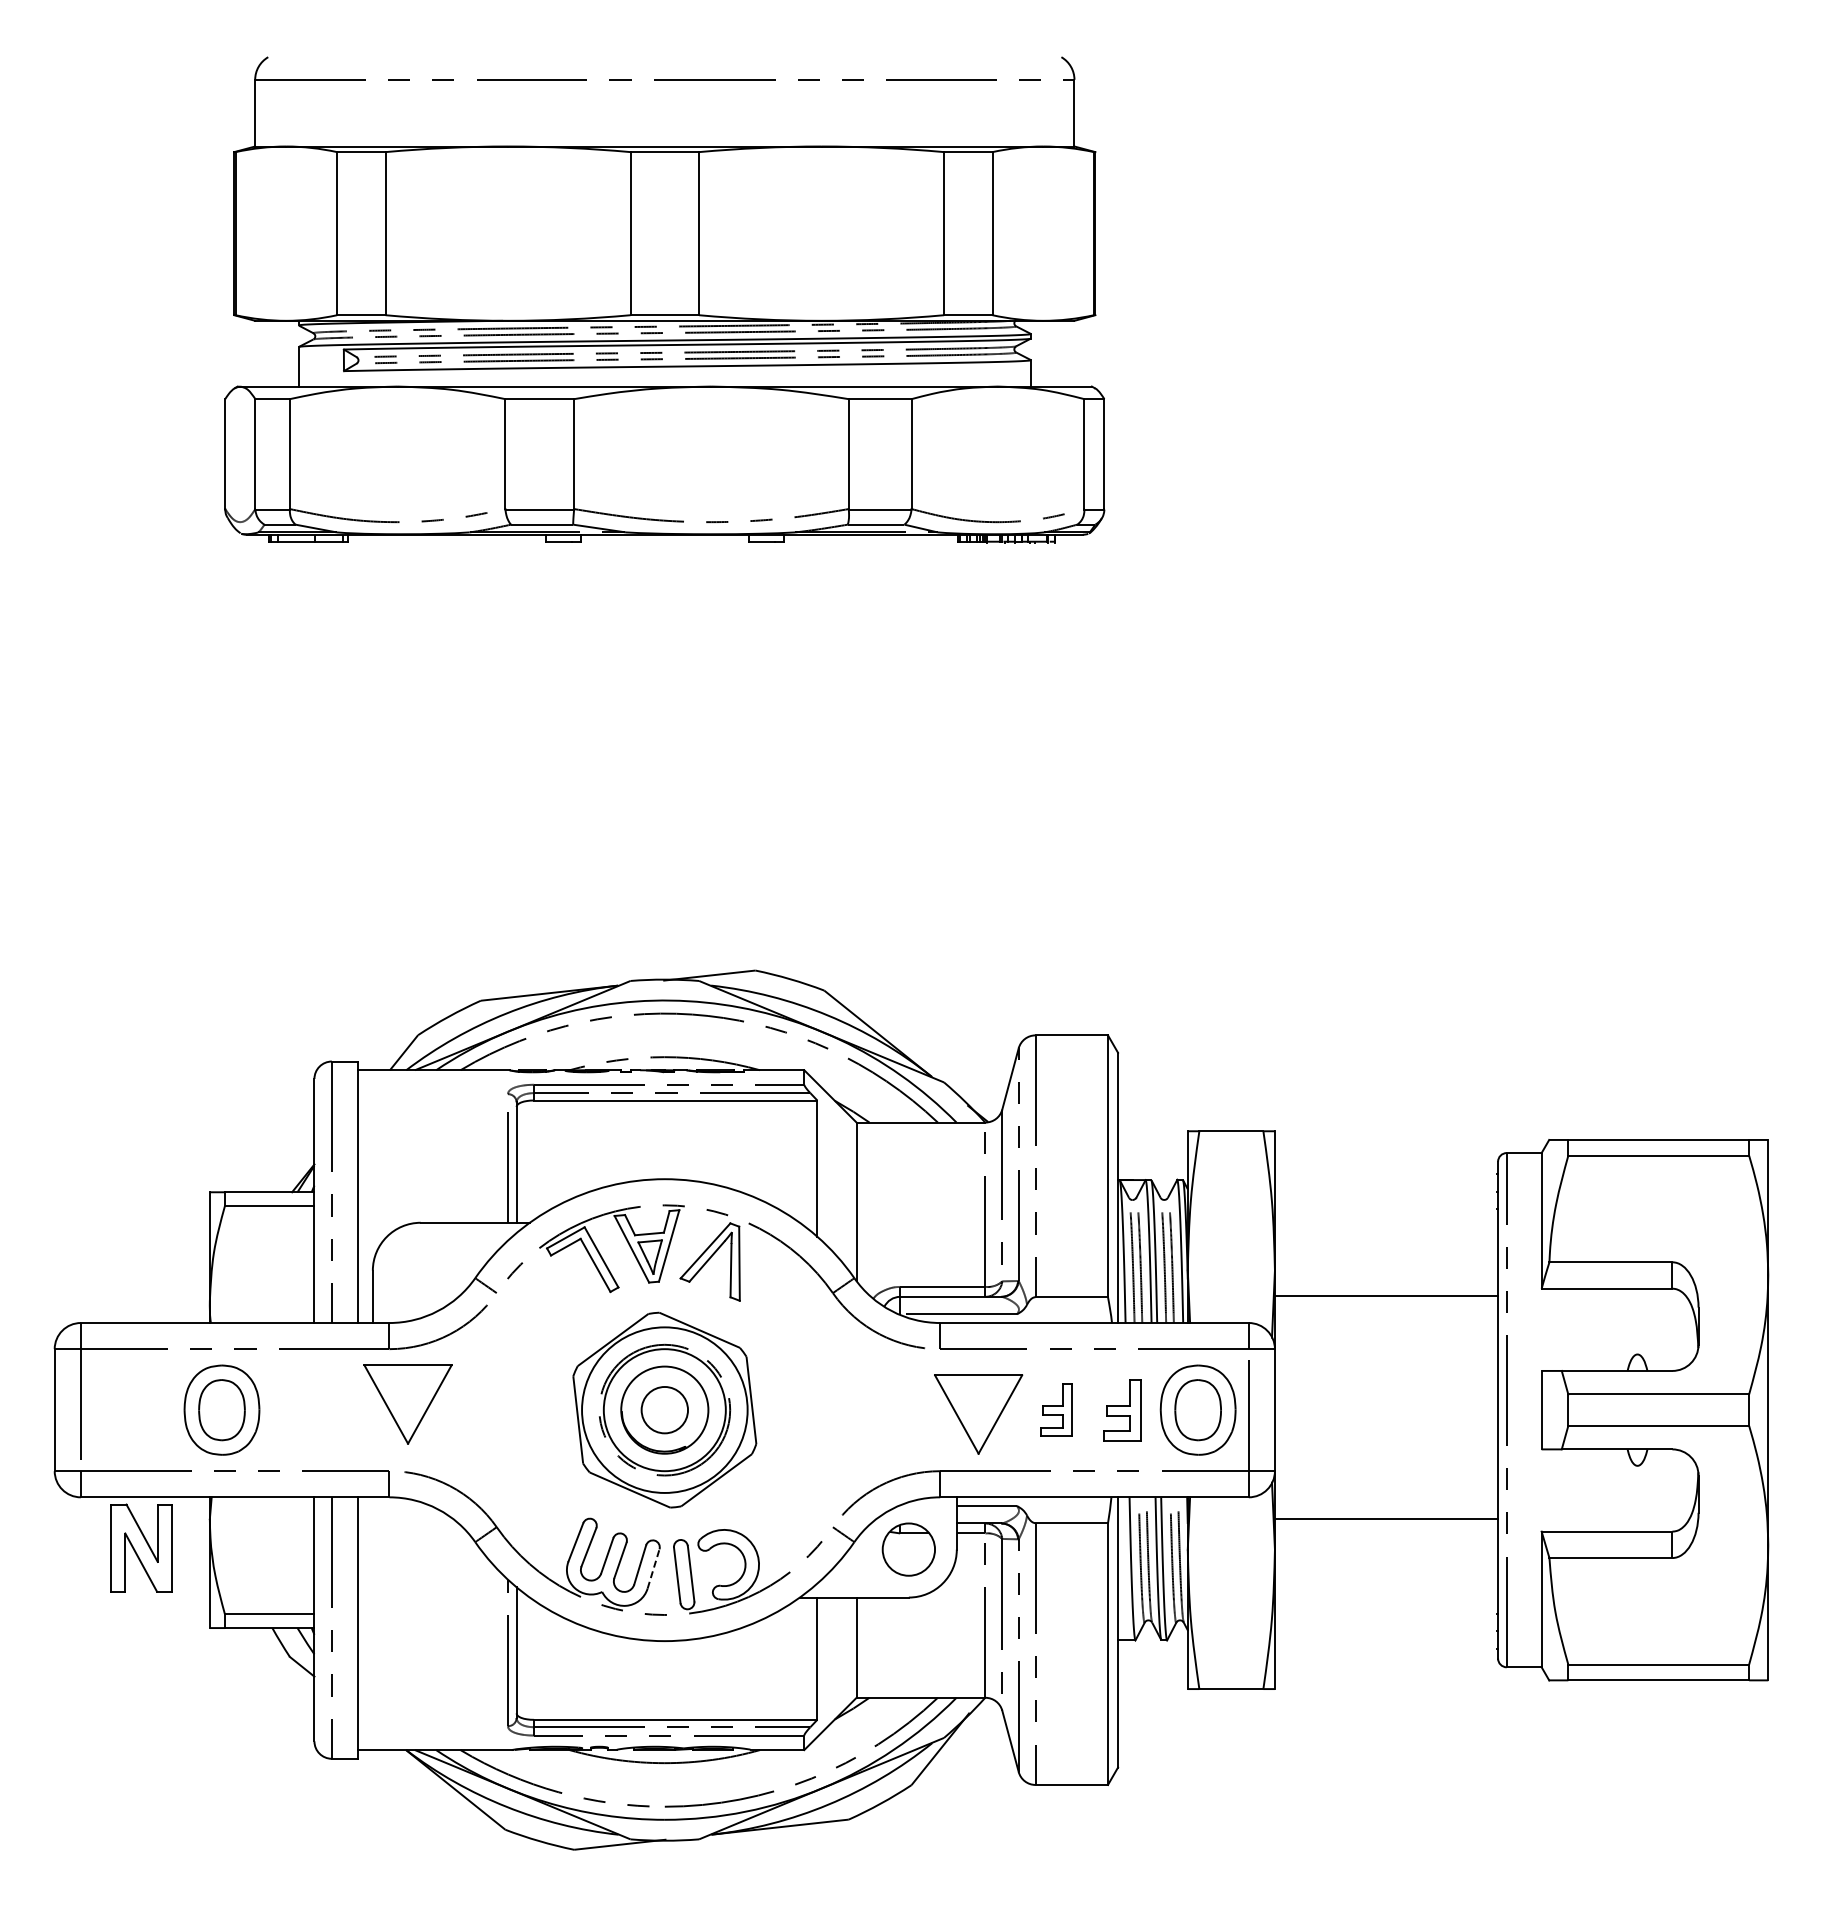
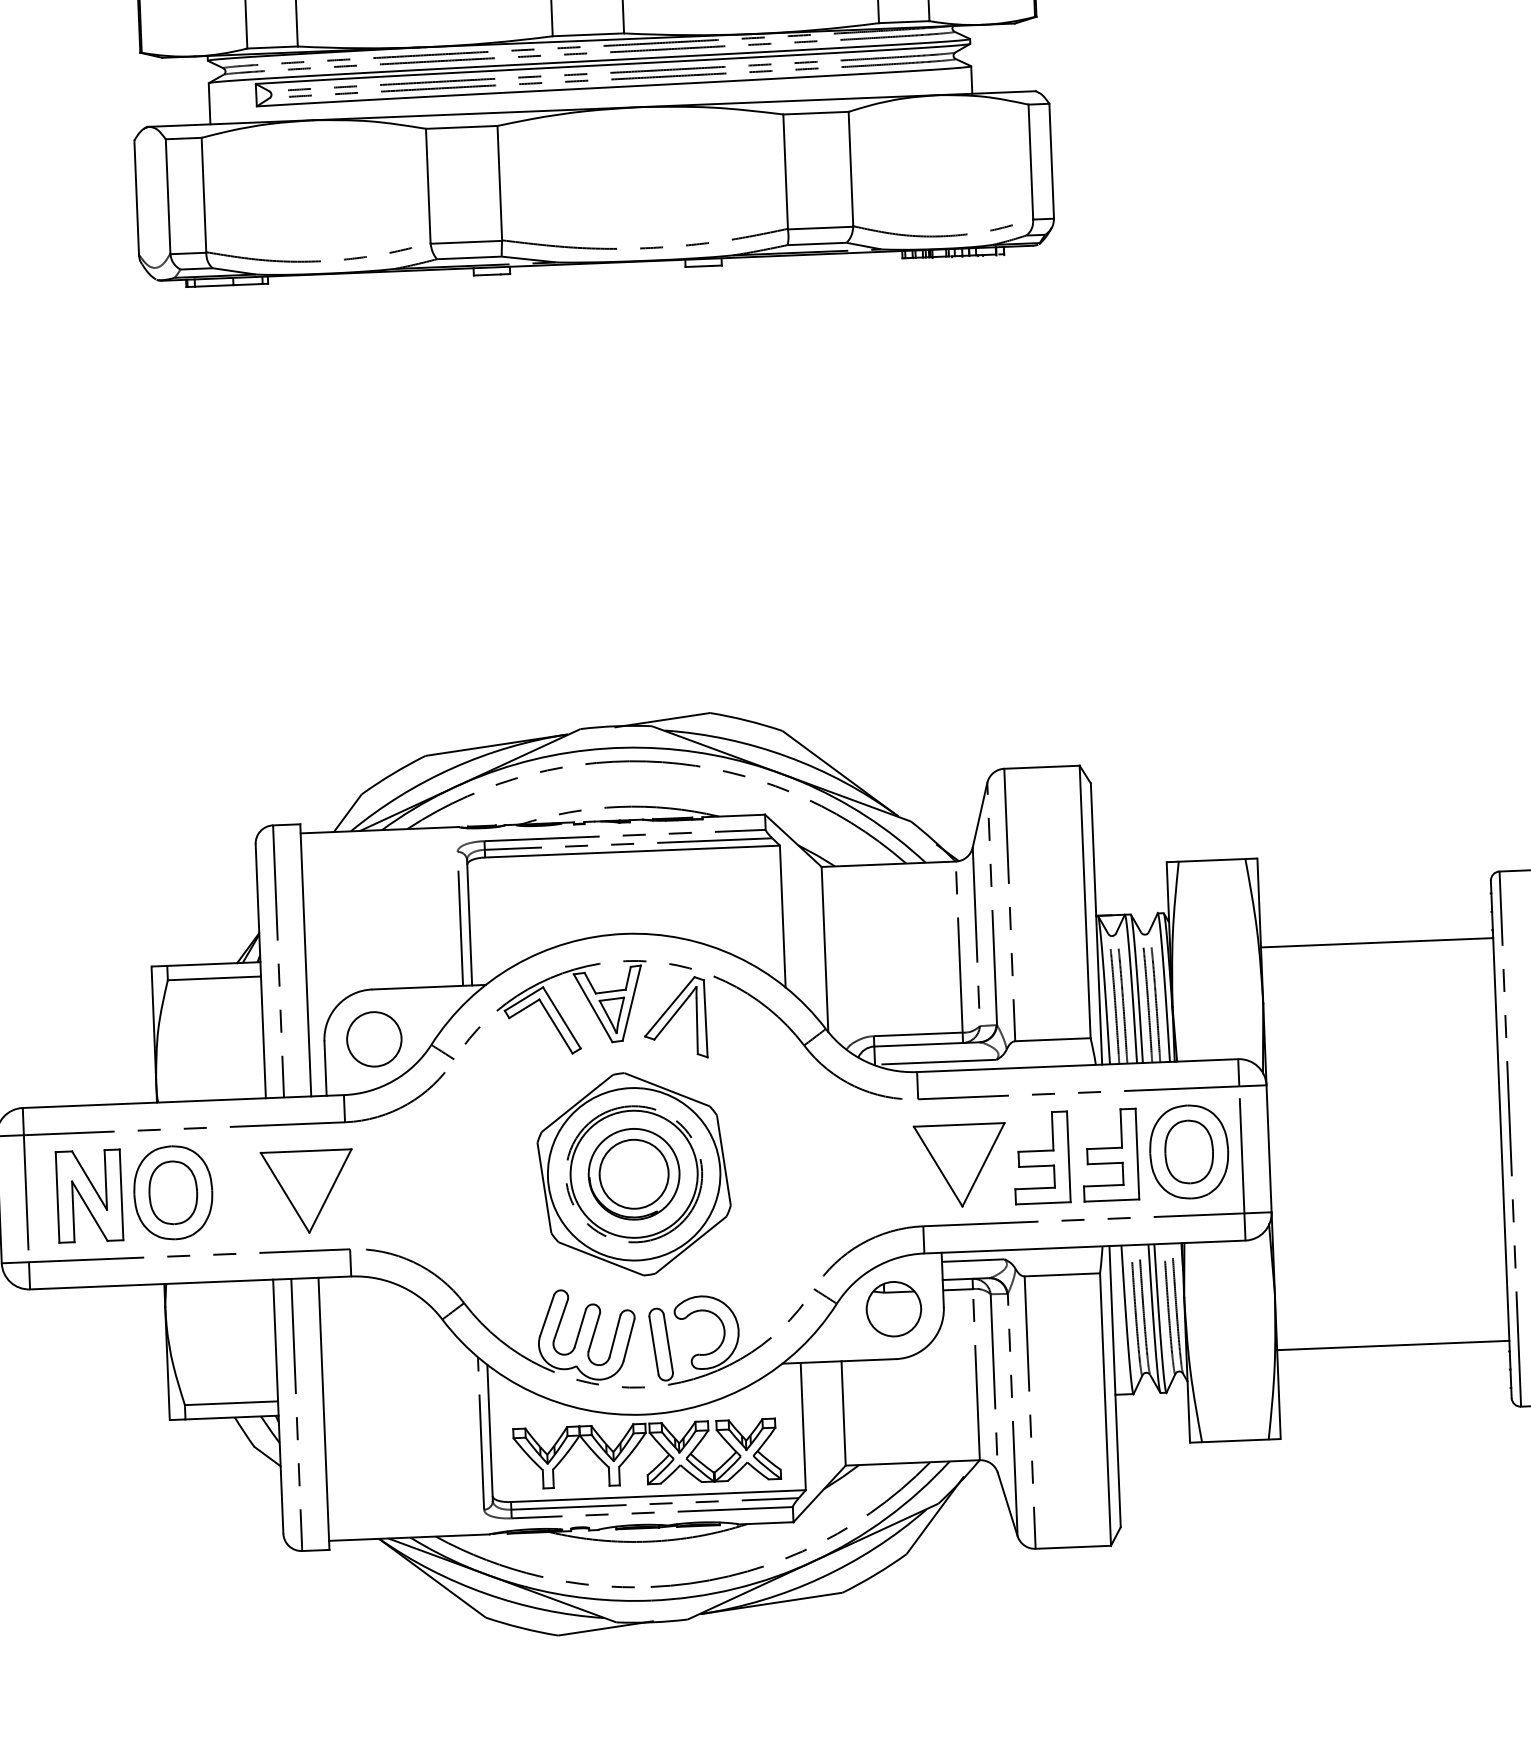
circle: (420, 1270) -> (374, 1039), added
line: (1386, 1295) -> (1377, 942), moved
part: (407, 1404) -> (307, 1191), moved
circle: (664, 1410) -> (633, 1174), size x1.43
part: (1056, 1410) -> (1041, 1158), size x1.67
part: (1121, 1410) -> (1109, 1155), size x1.43
line: (1386, 1518) -> (1393, 1345), moved
part: (141, 1547) -> (89, 1195), moved
line: (653, 1568) -> (628, 1339), dashed -> solid
part: (658, 1670) -> (638, 1445), added

